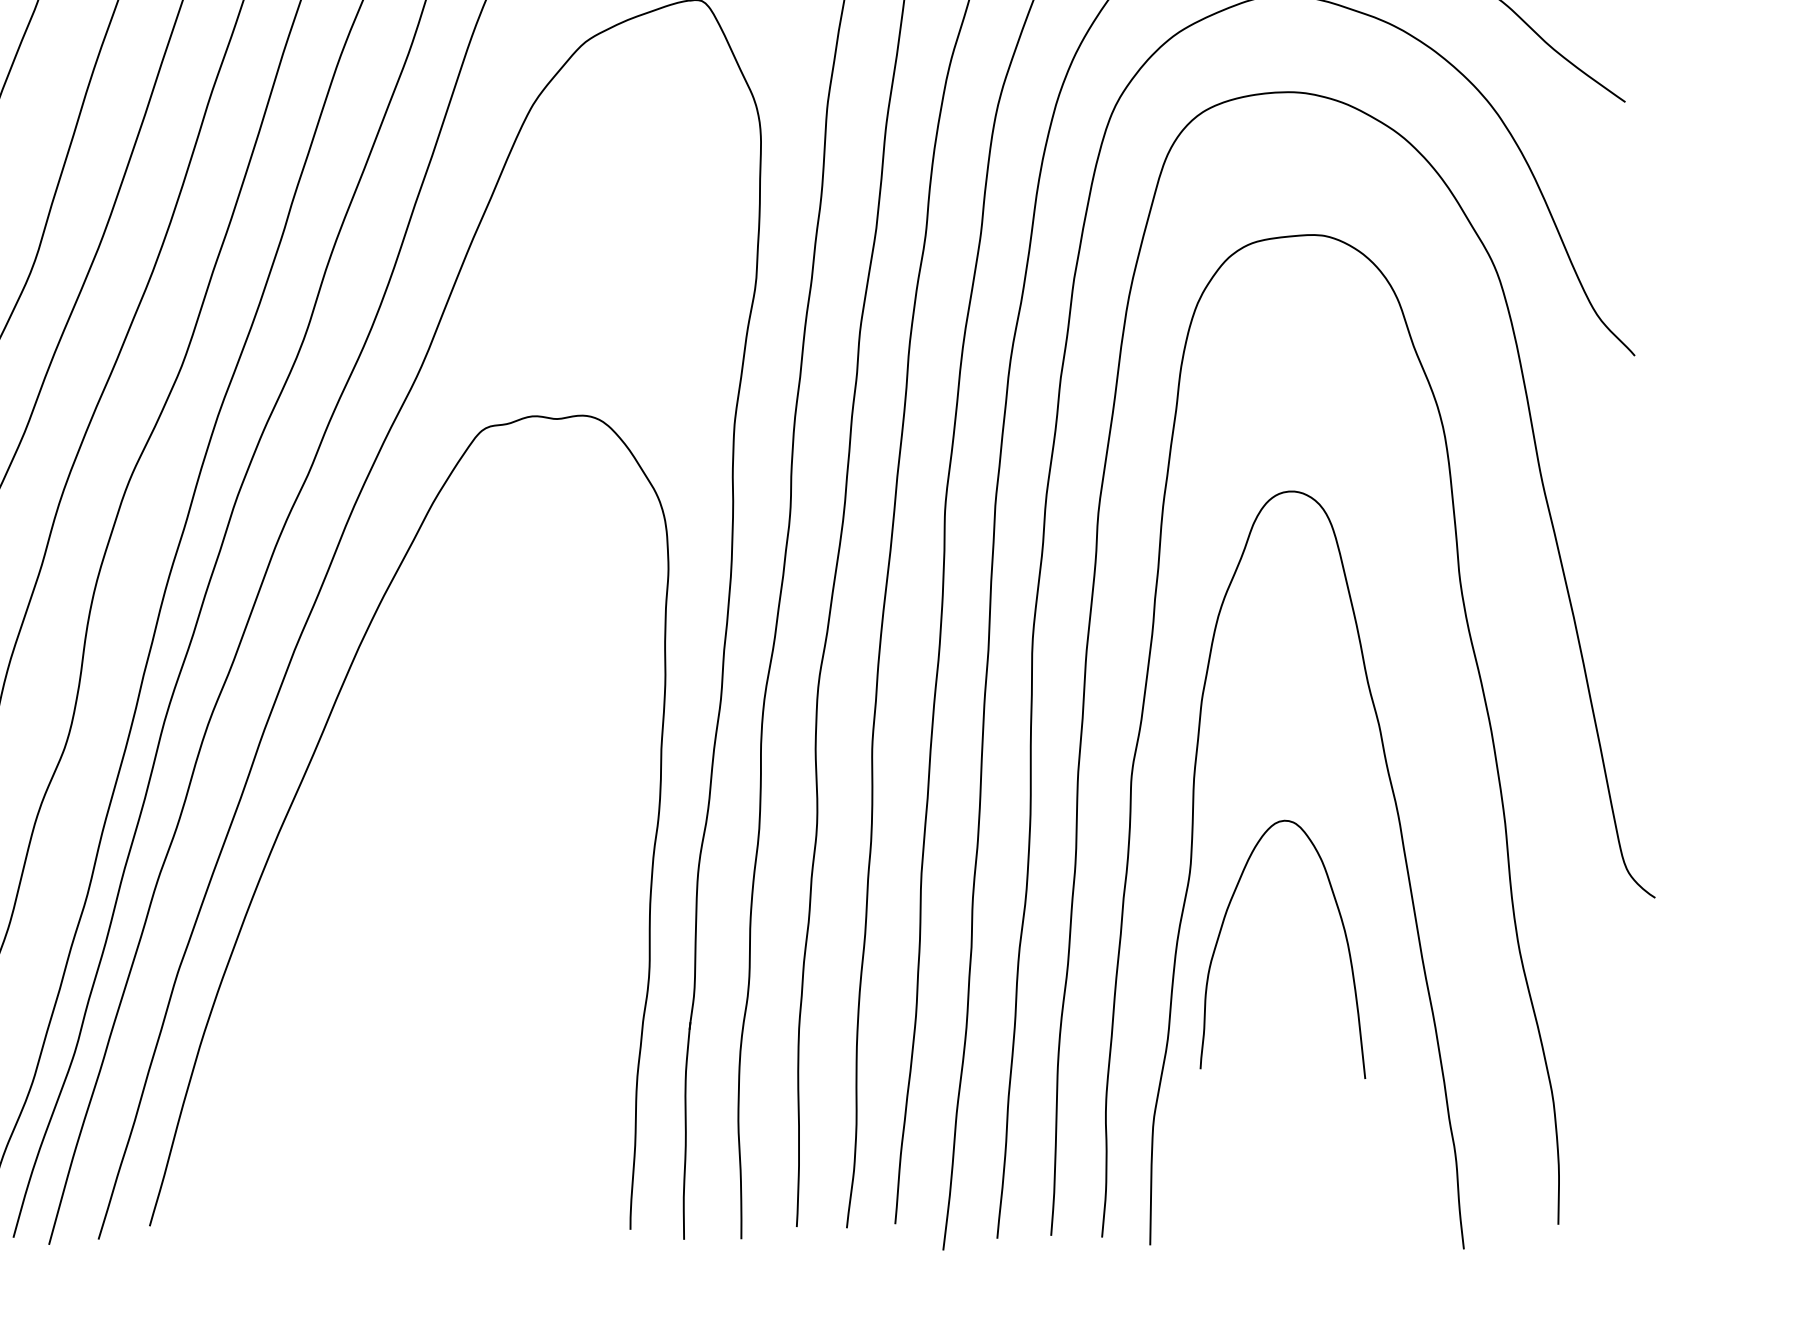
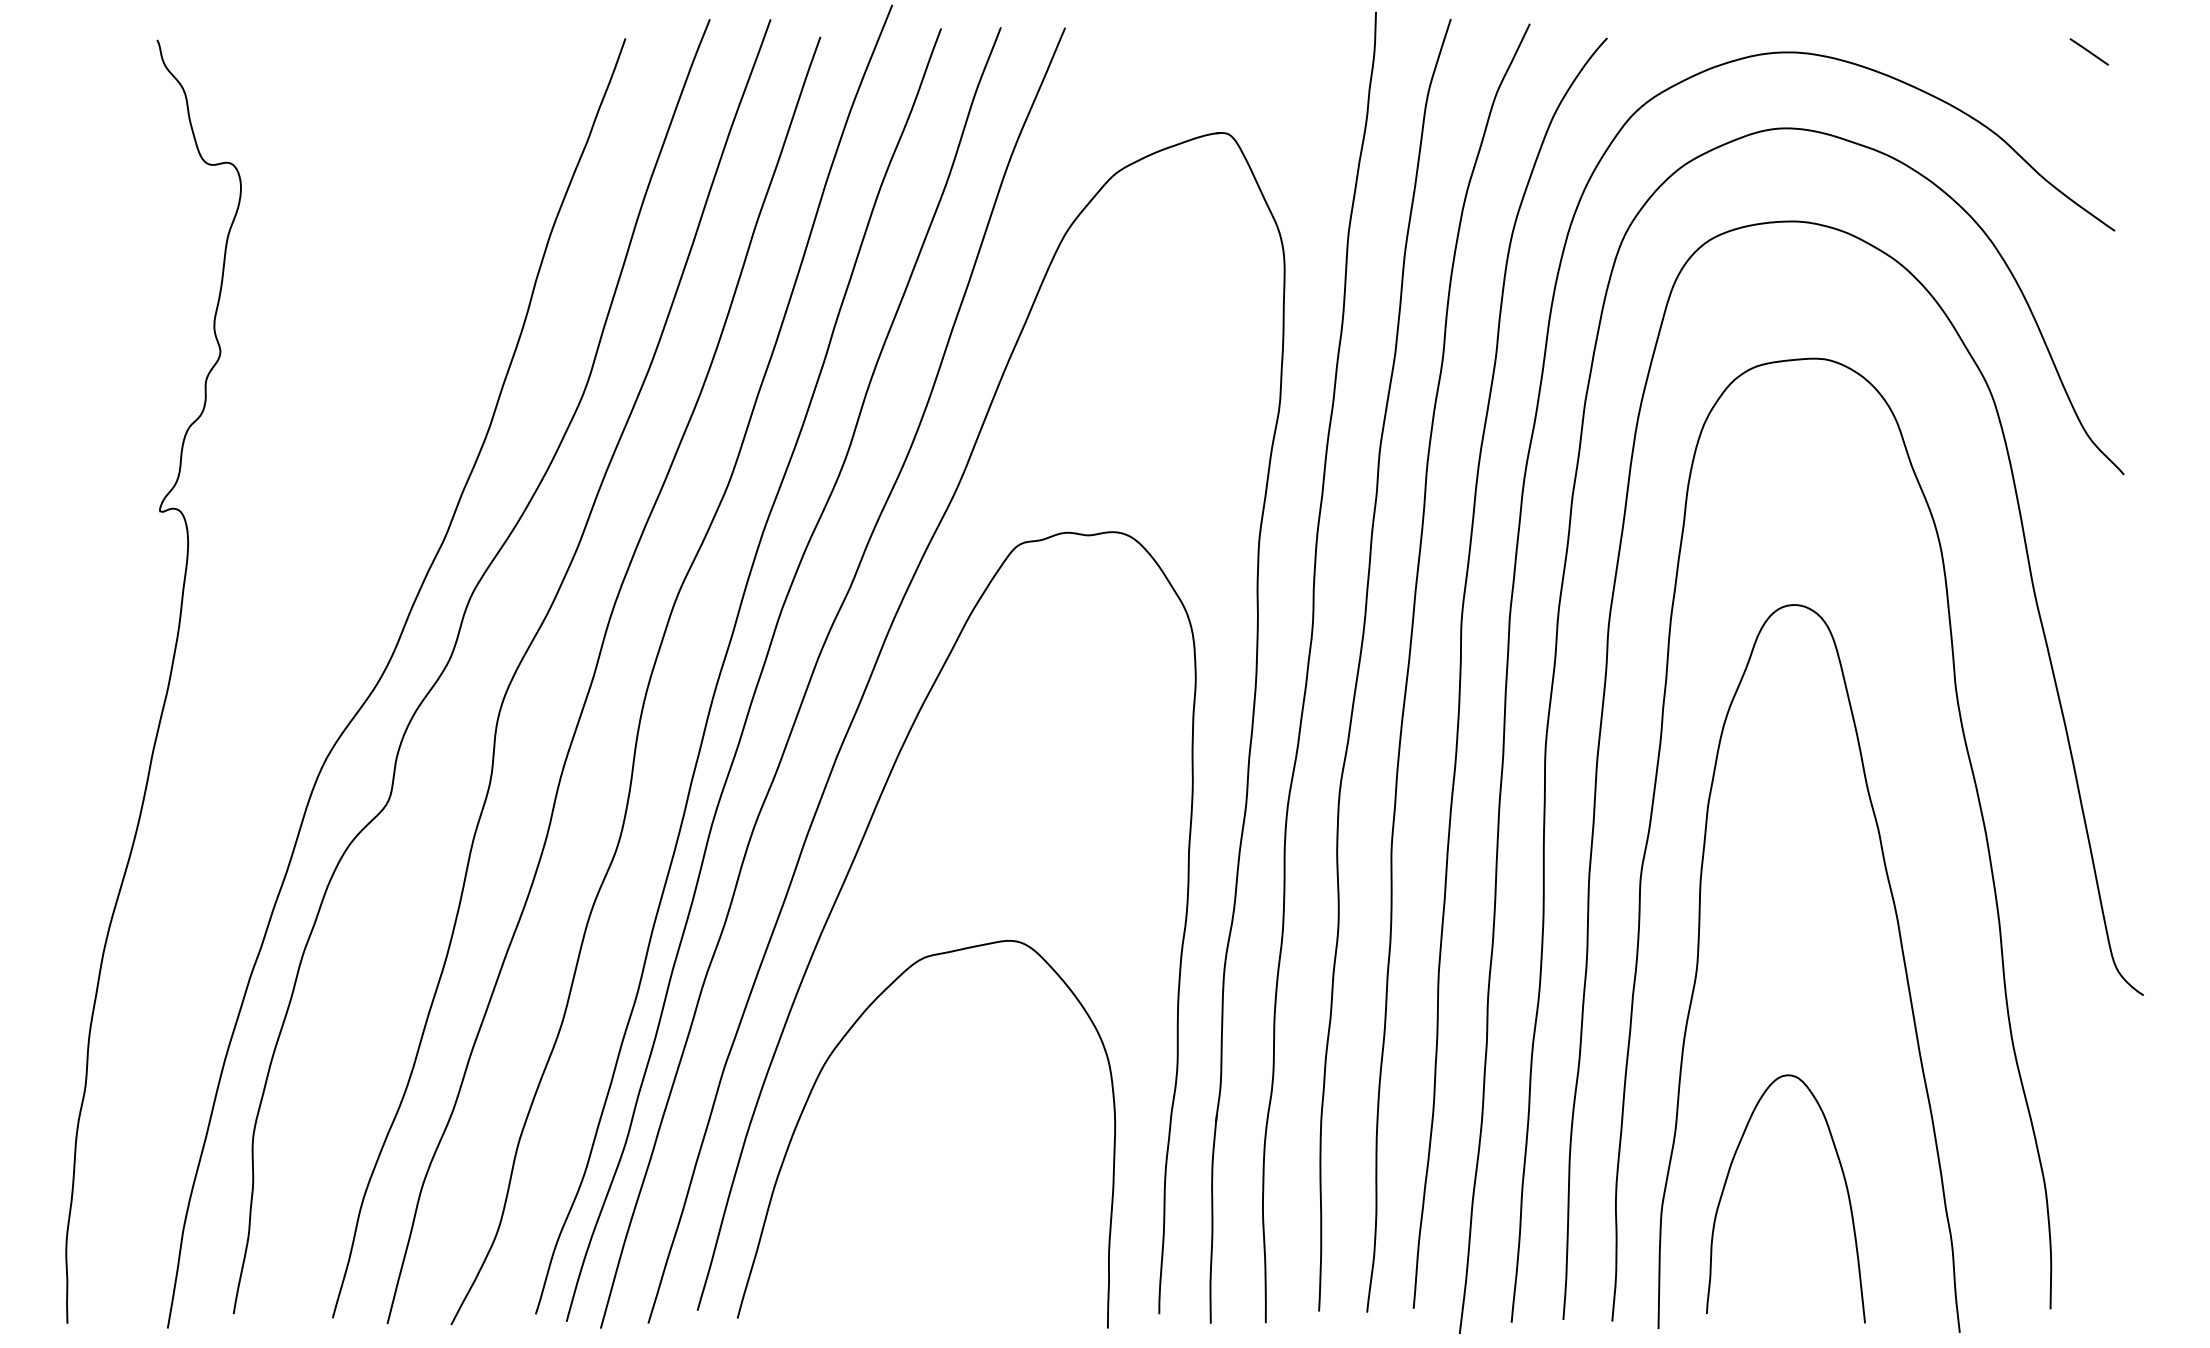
curve: (1222, 930) -> (1727, 1180), moved
curve: (274, 986) -> (817, 1080), added

